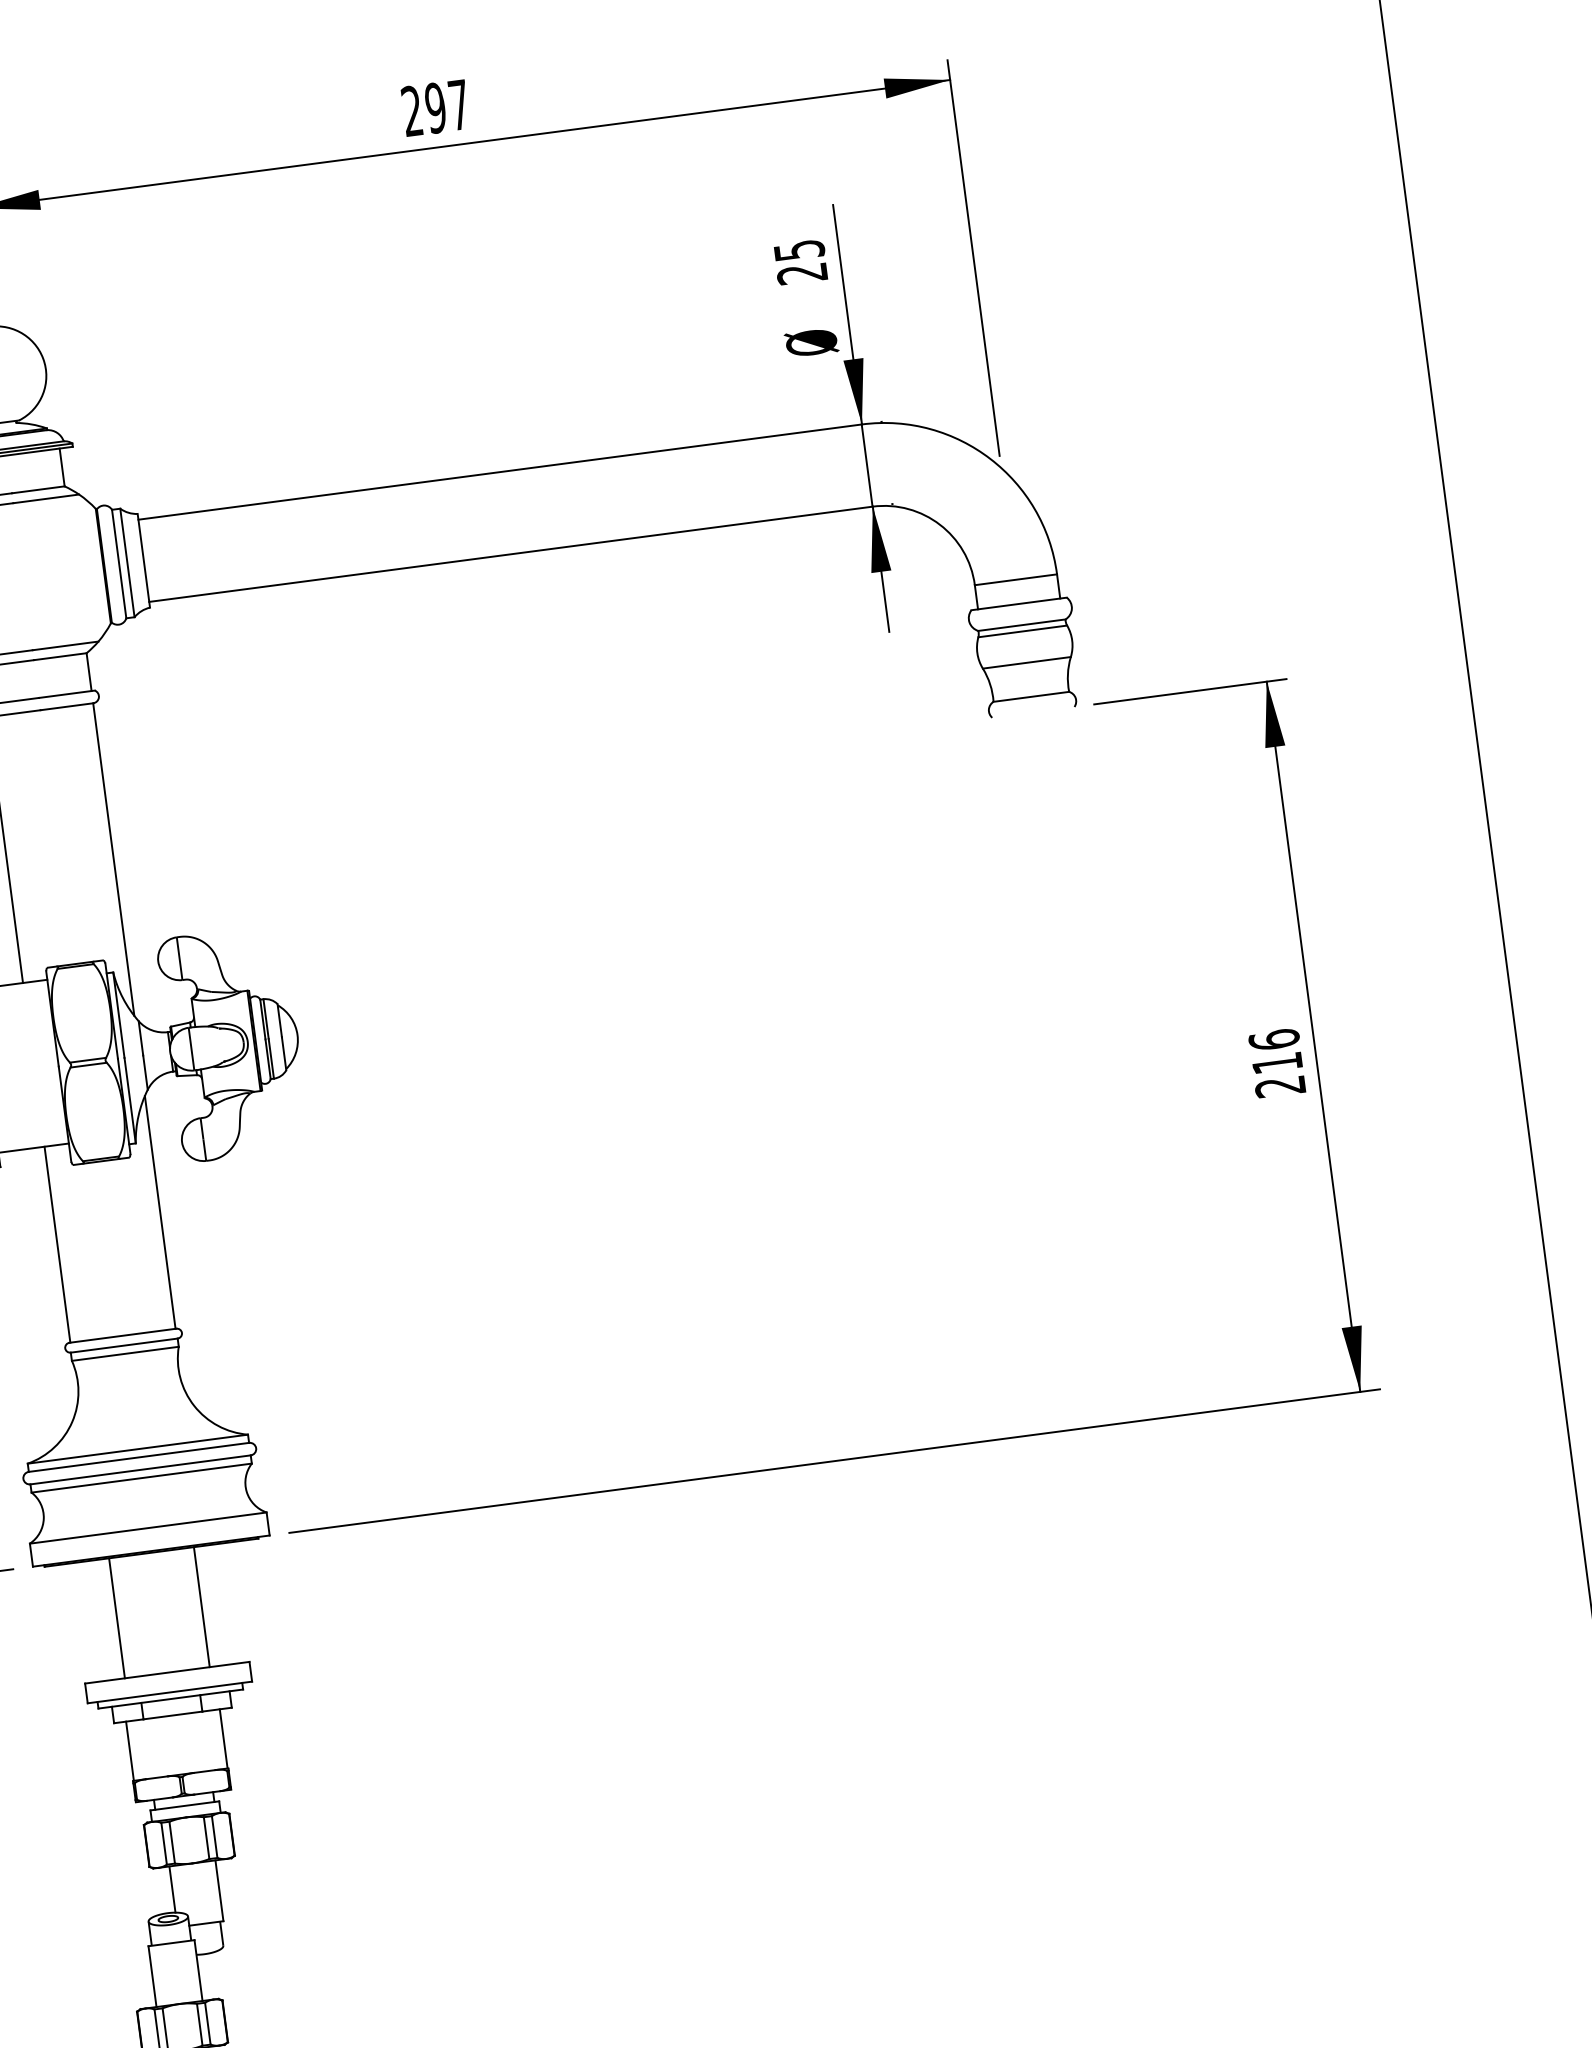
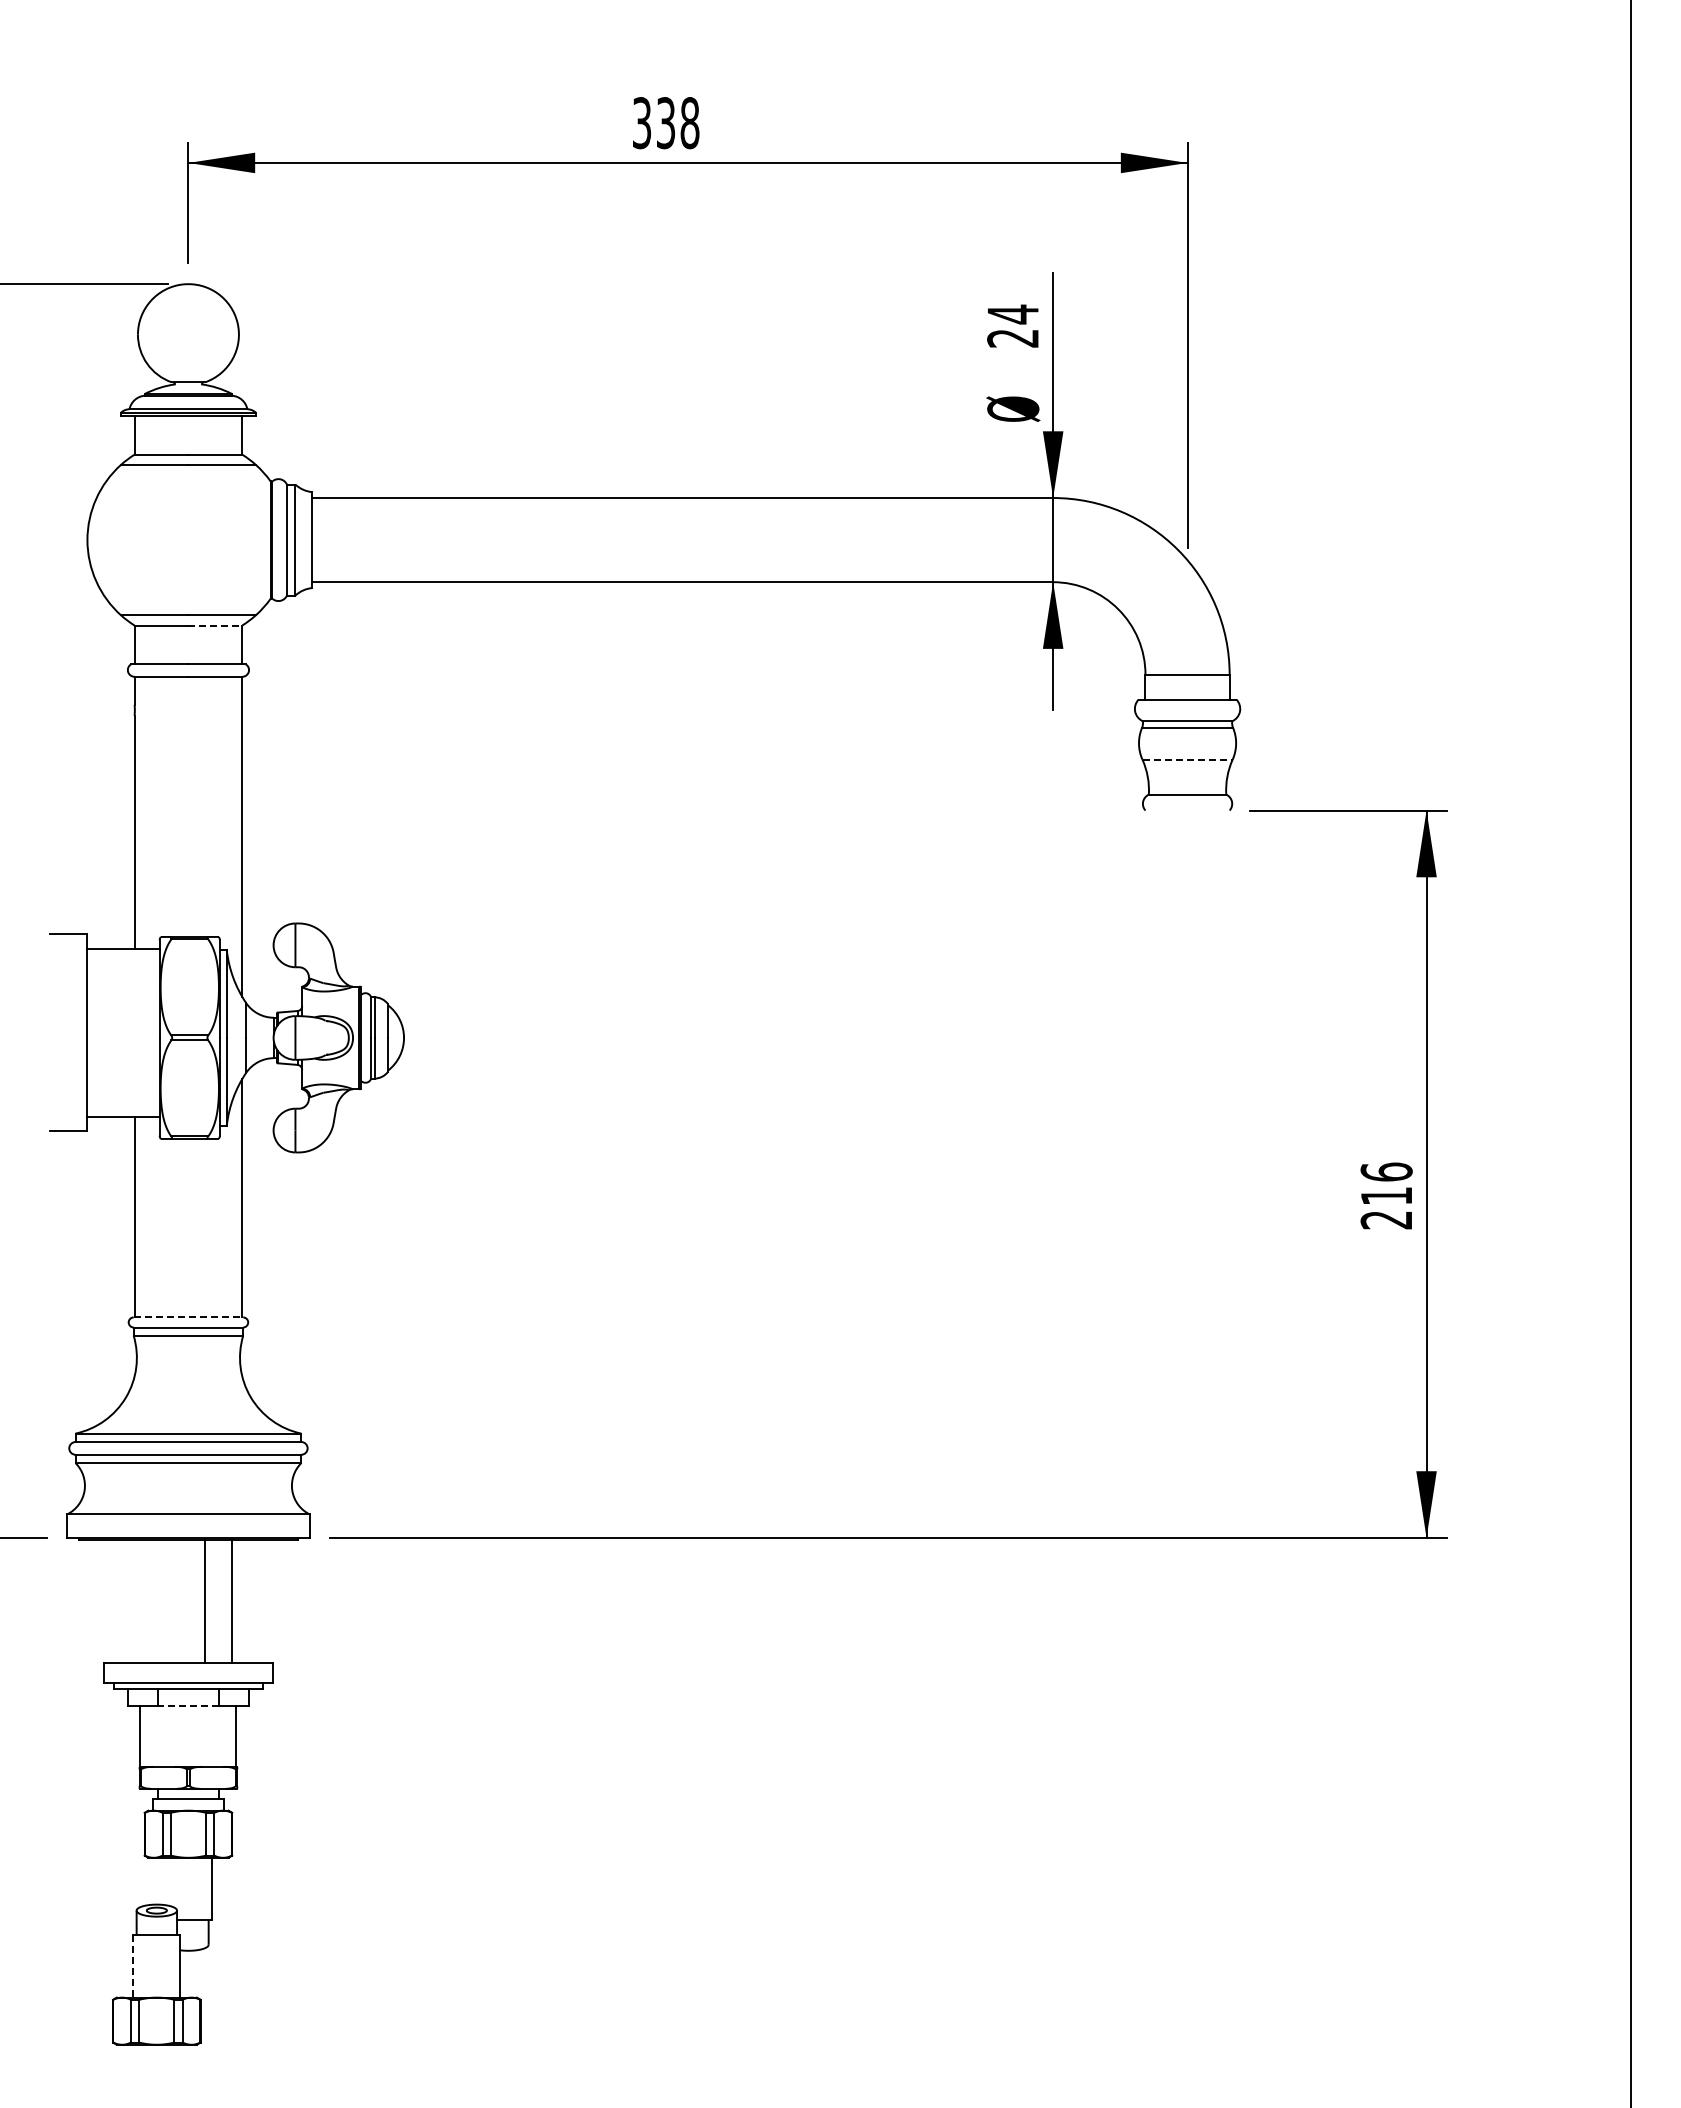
text: (436, 108) -> (666, 123), 297 -> 338
text: (799, 250) -> (1013, 314), 25 -> 24
line: (60, 656) -> (215, 625), solid -> dashed
line: (1027, 662) -> (1188, 759), solid -> dashed
line: (123, 1335) -> (188, 1317), solid -> dashed
line: (117, 1617) -> (205, 1600), moved
line: (172, 1715) -> (187, 1706), solid -> dashed
line: (172, 1889) -> (164, 1881), removed
line: (152, 1976) -> (133, 1966), solid -> dashed

